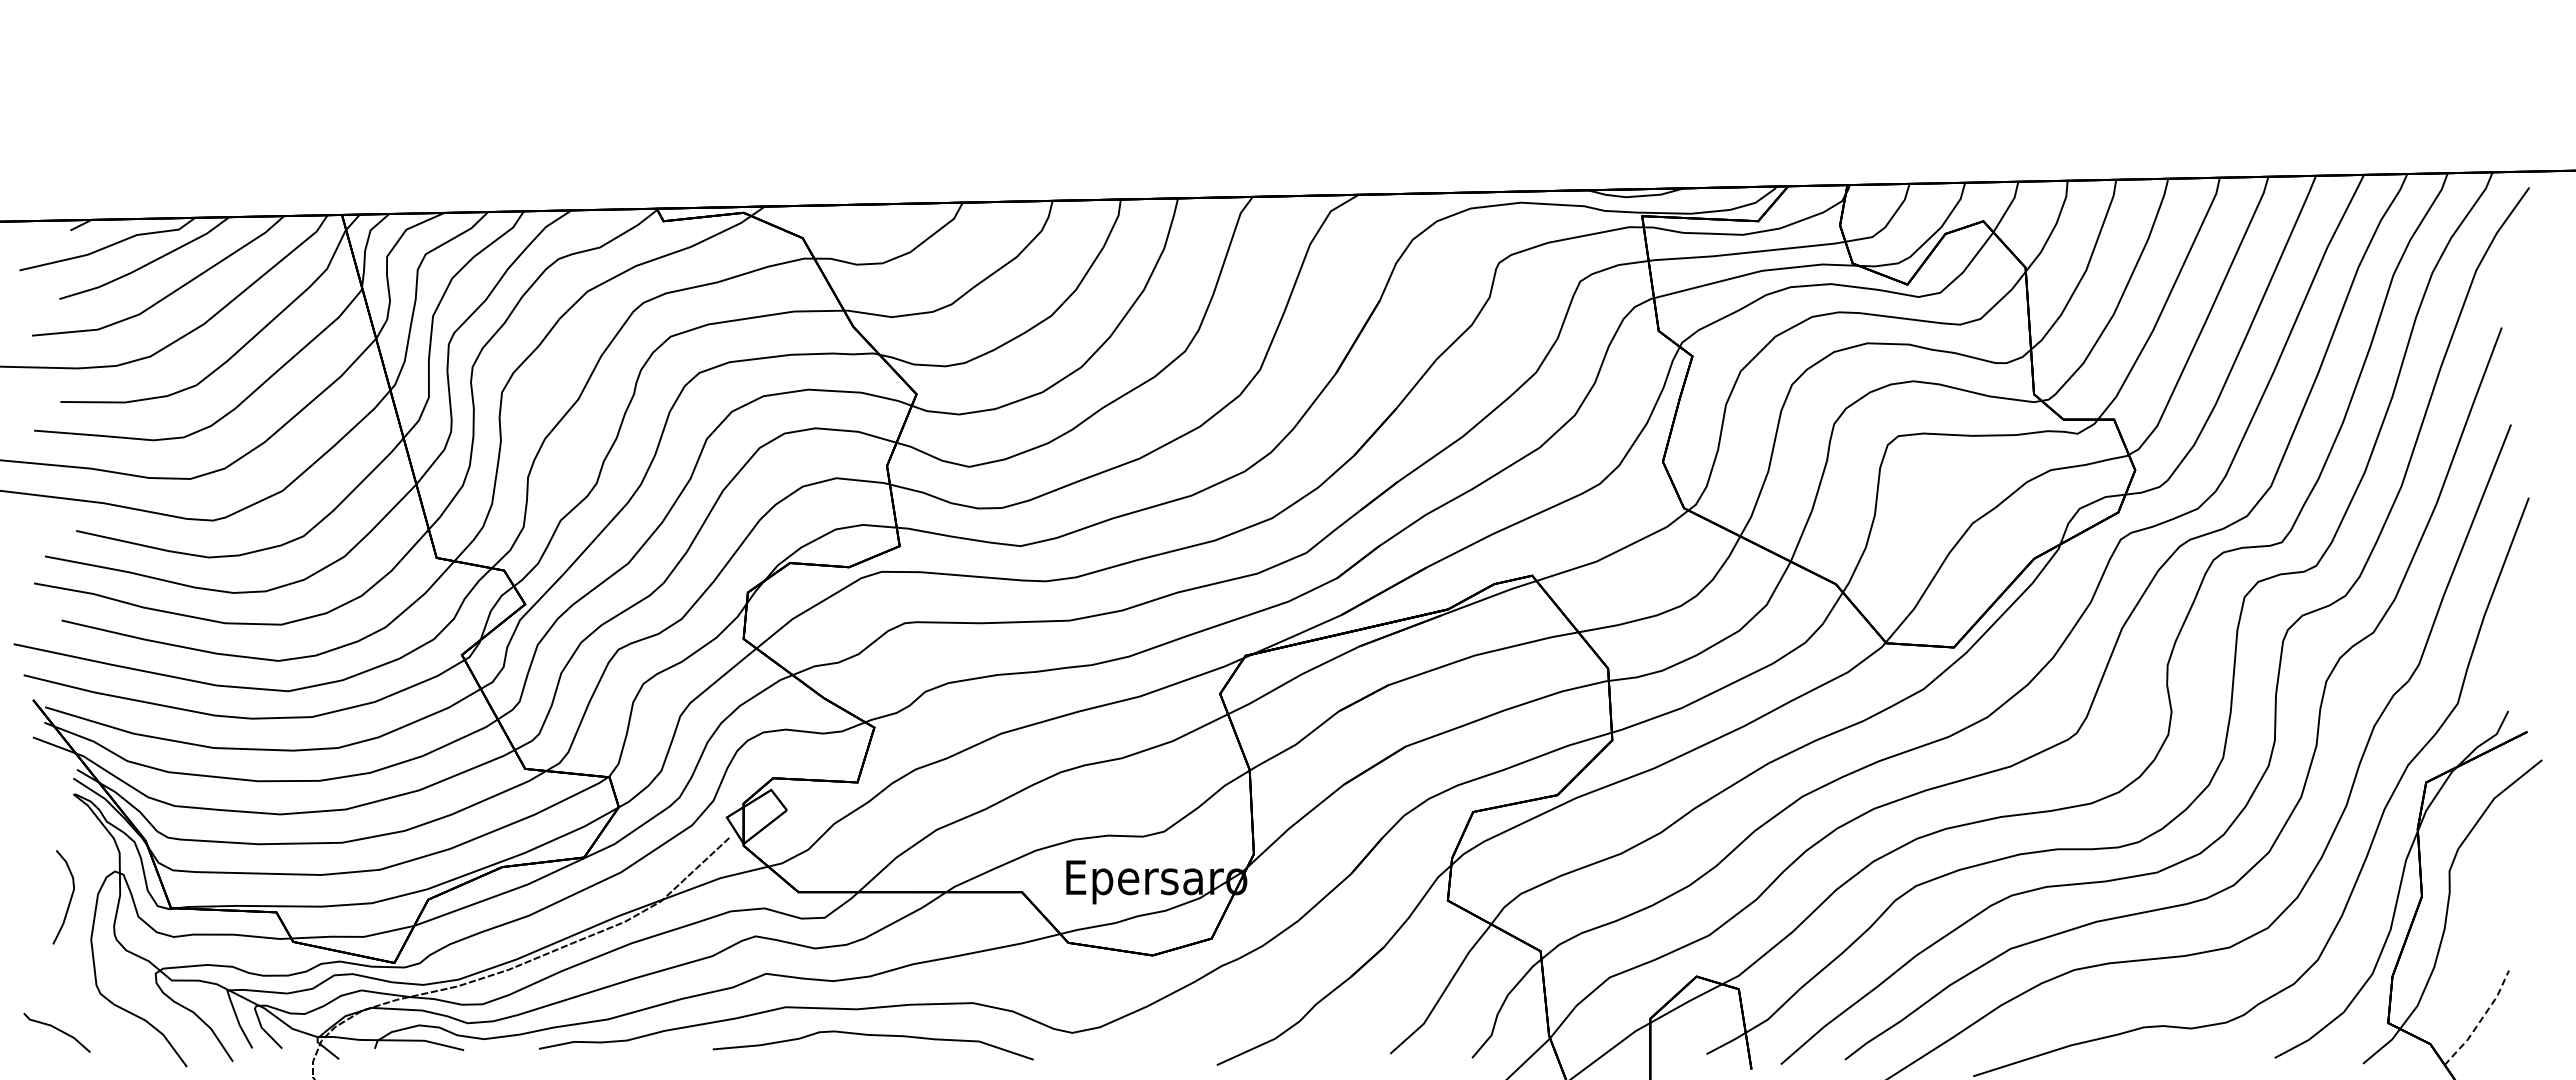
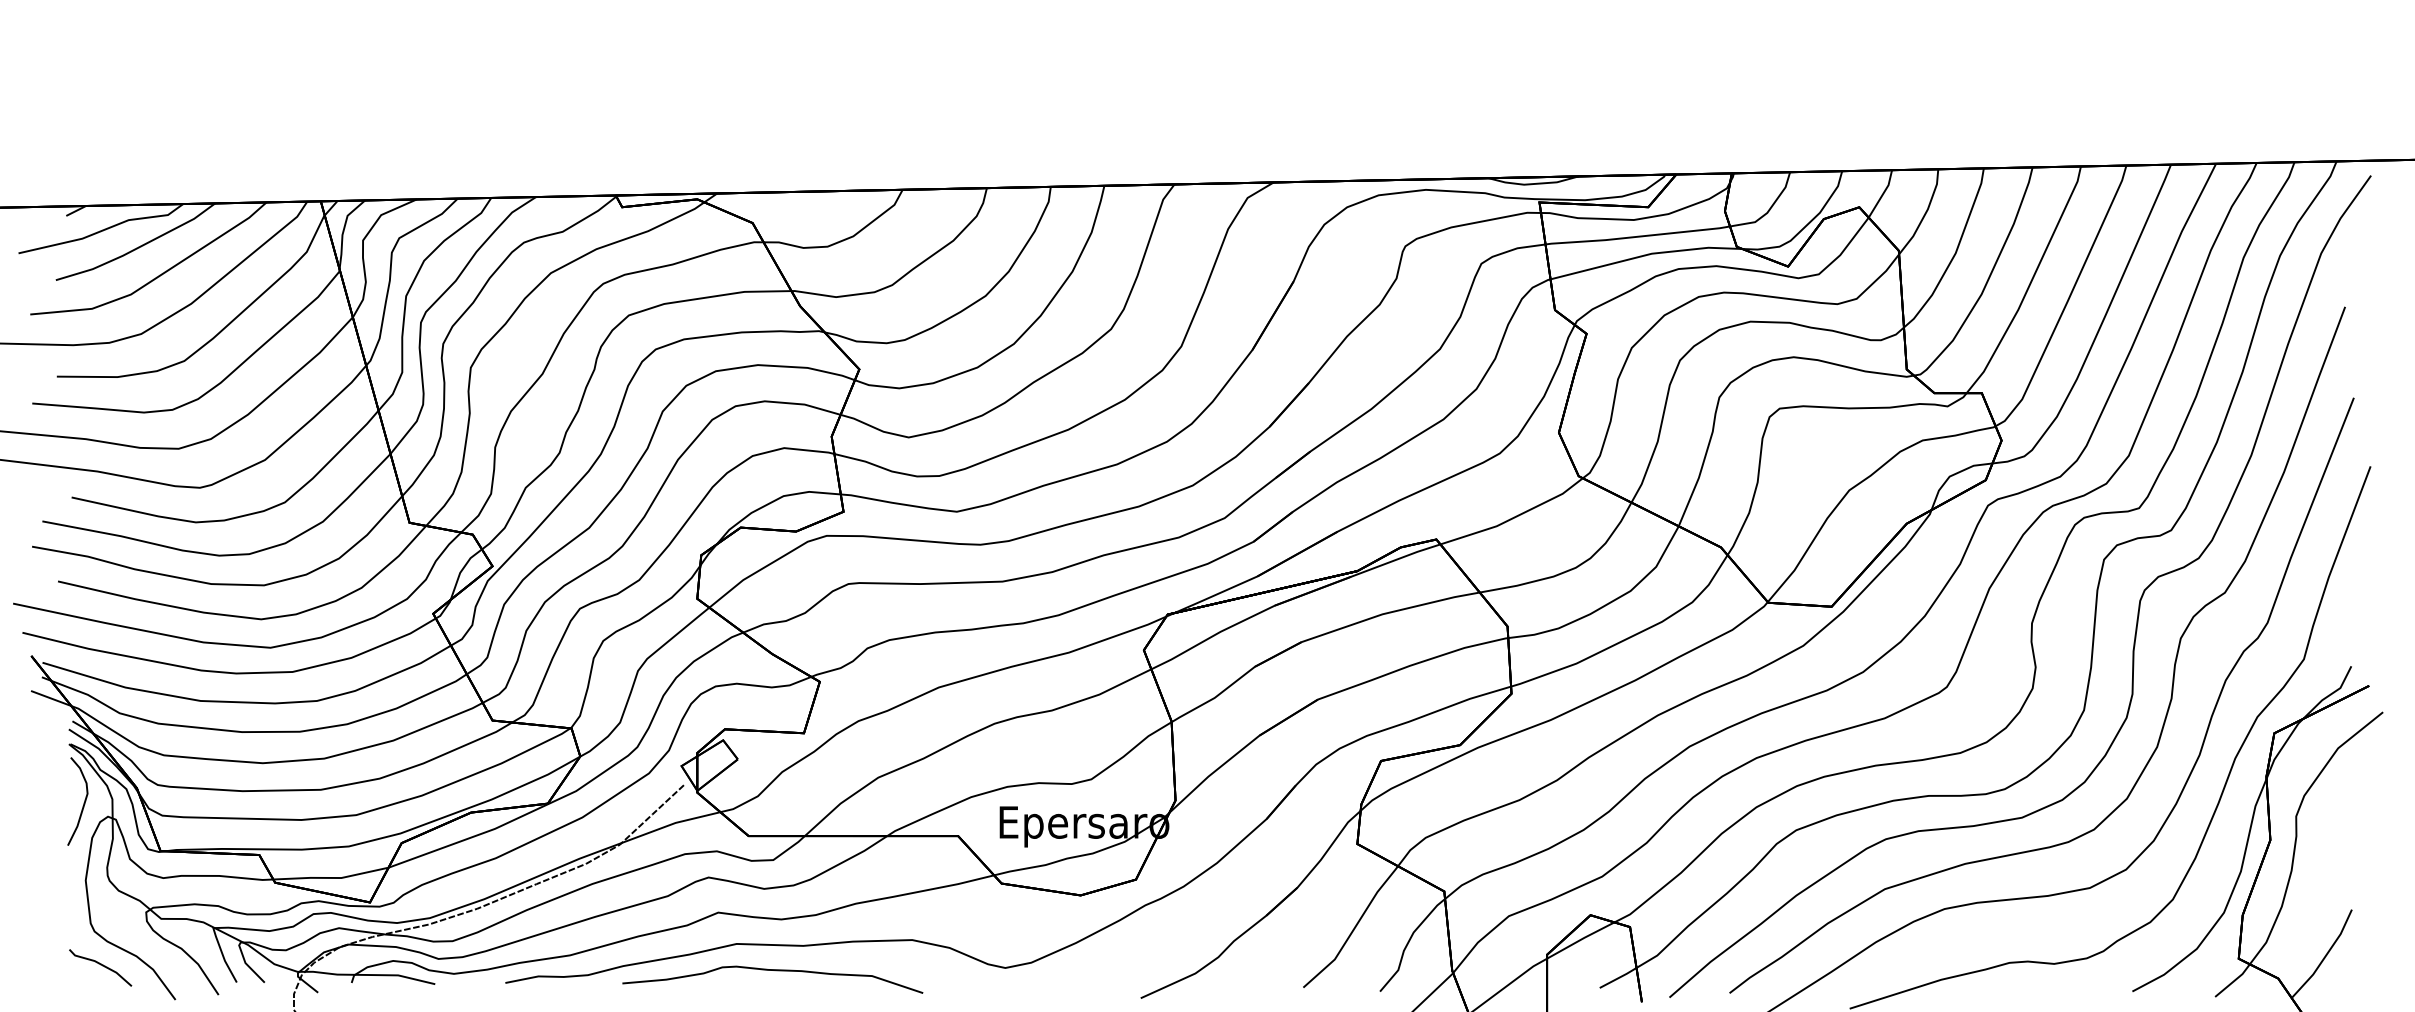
curve: (69, 900) -> (83, 804), moved
line: (2480, 1020) -> (2325, 956), dashed -> solid
line: (57, 1030) -> (101, 965), moved
curve: (874, 1036) -> (773, 971), moved

